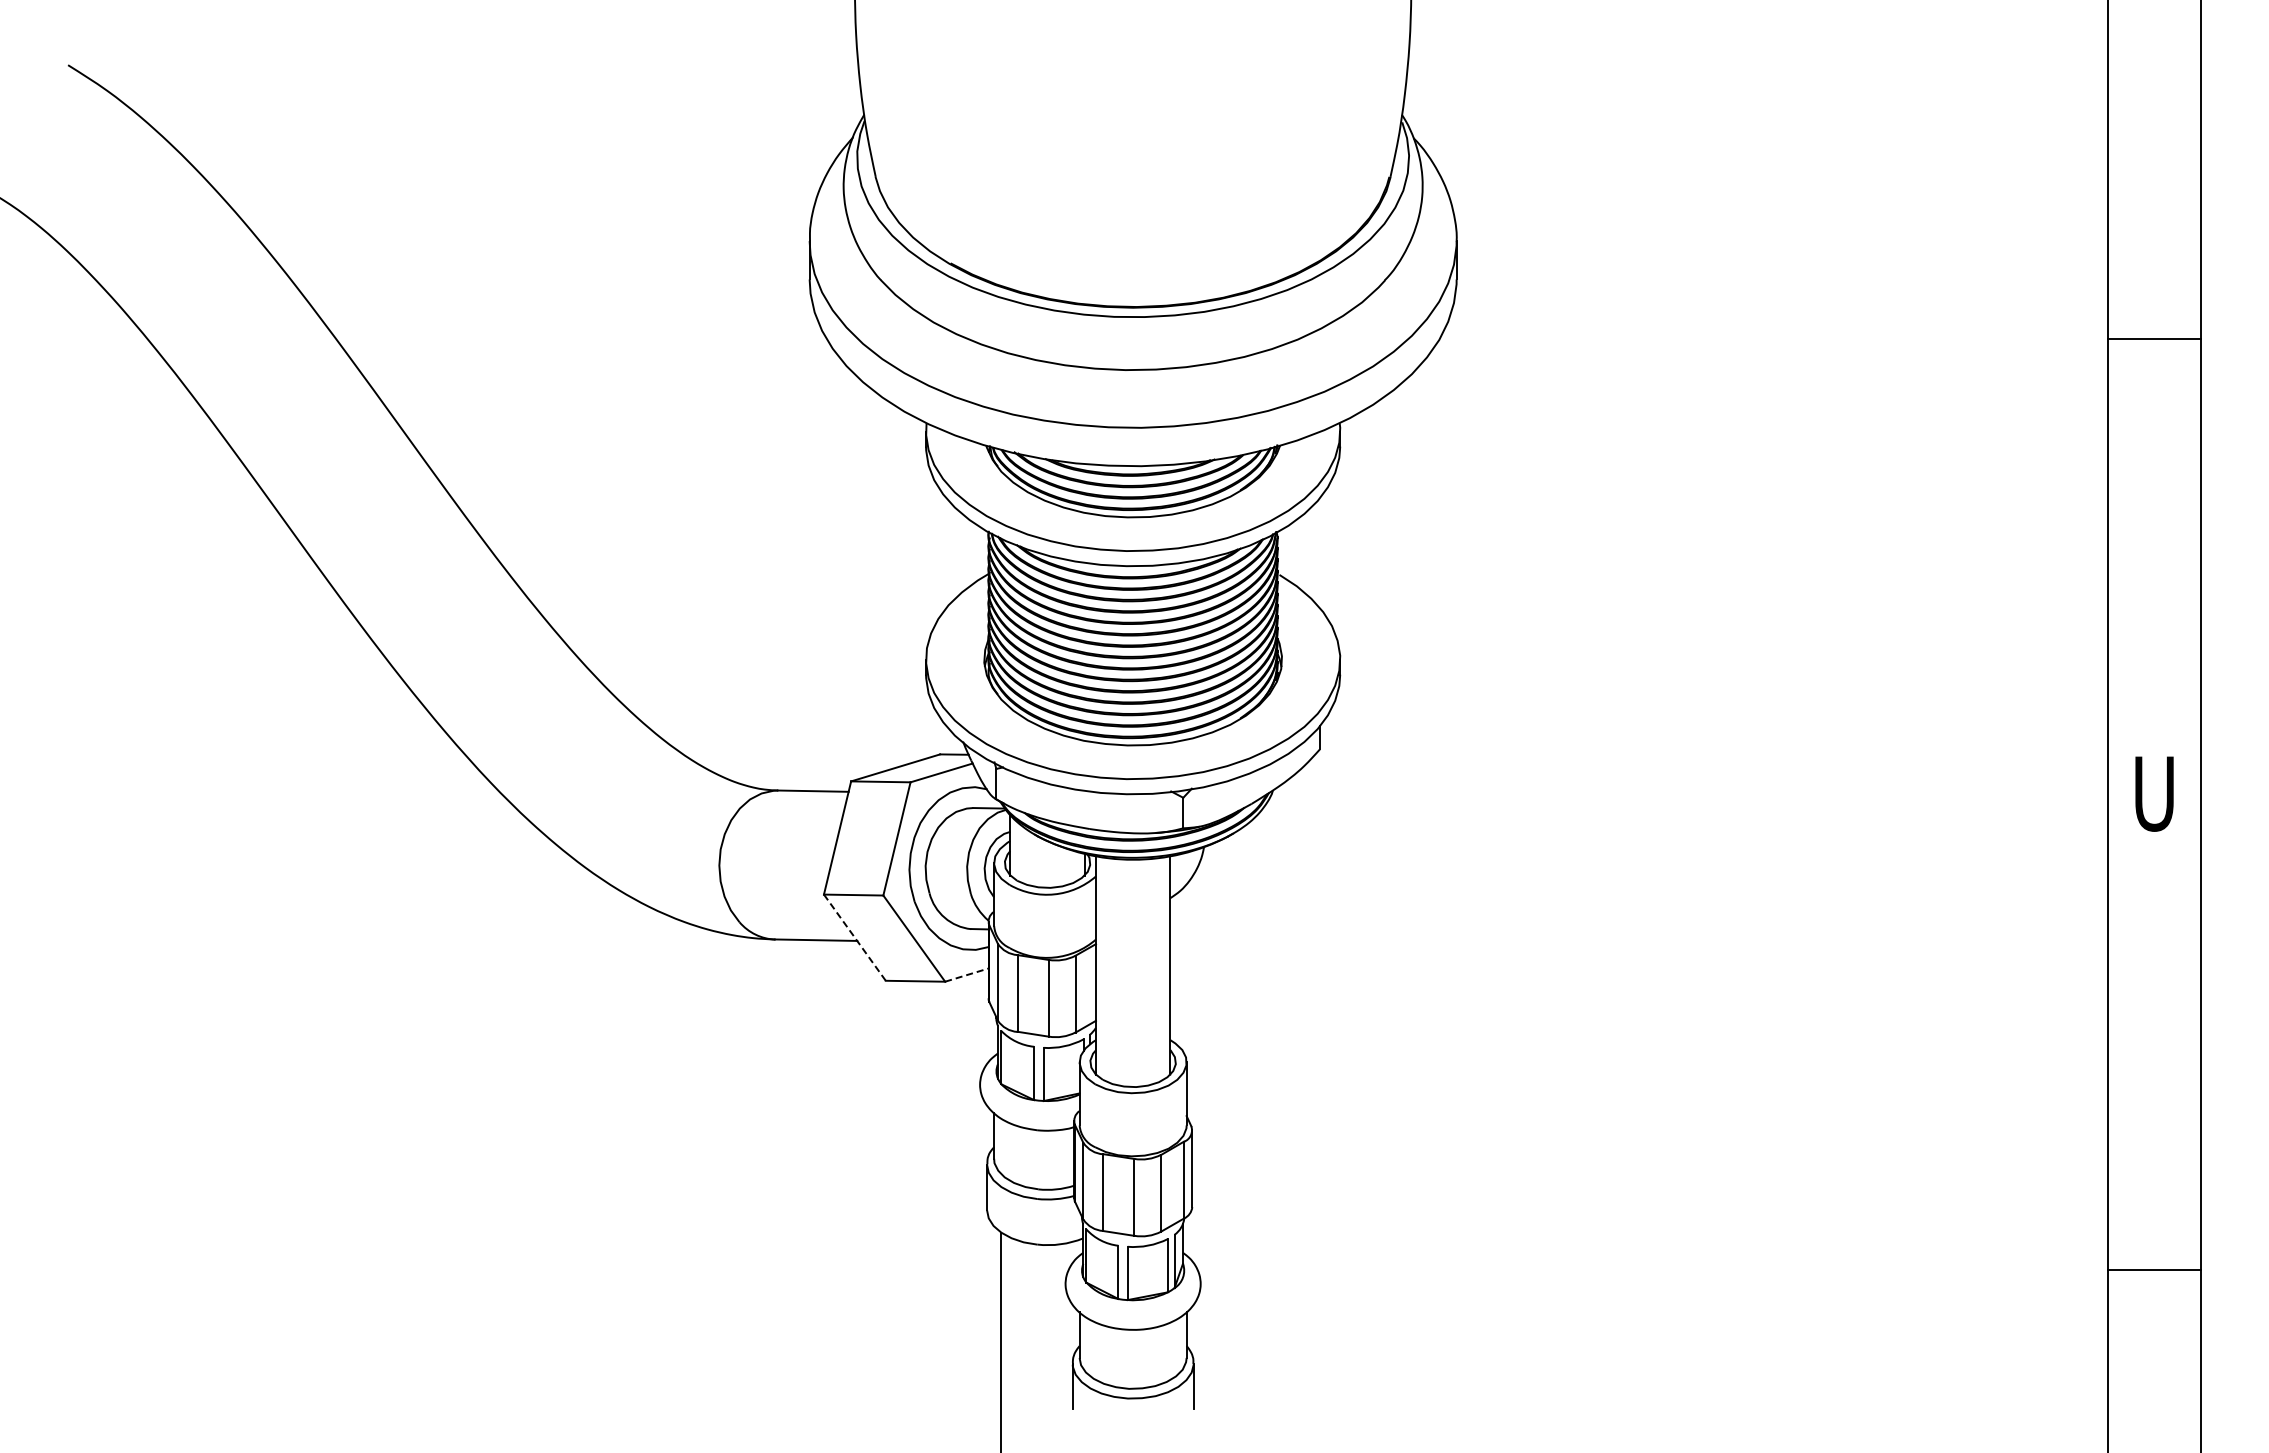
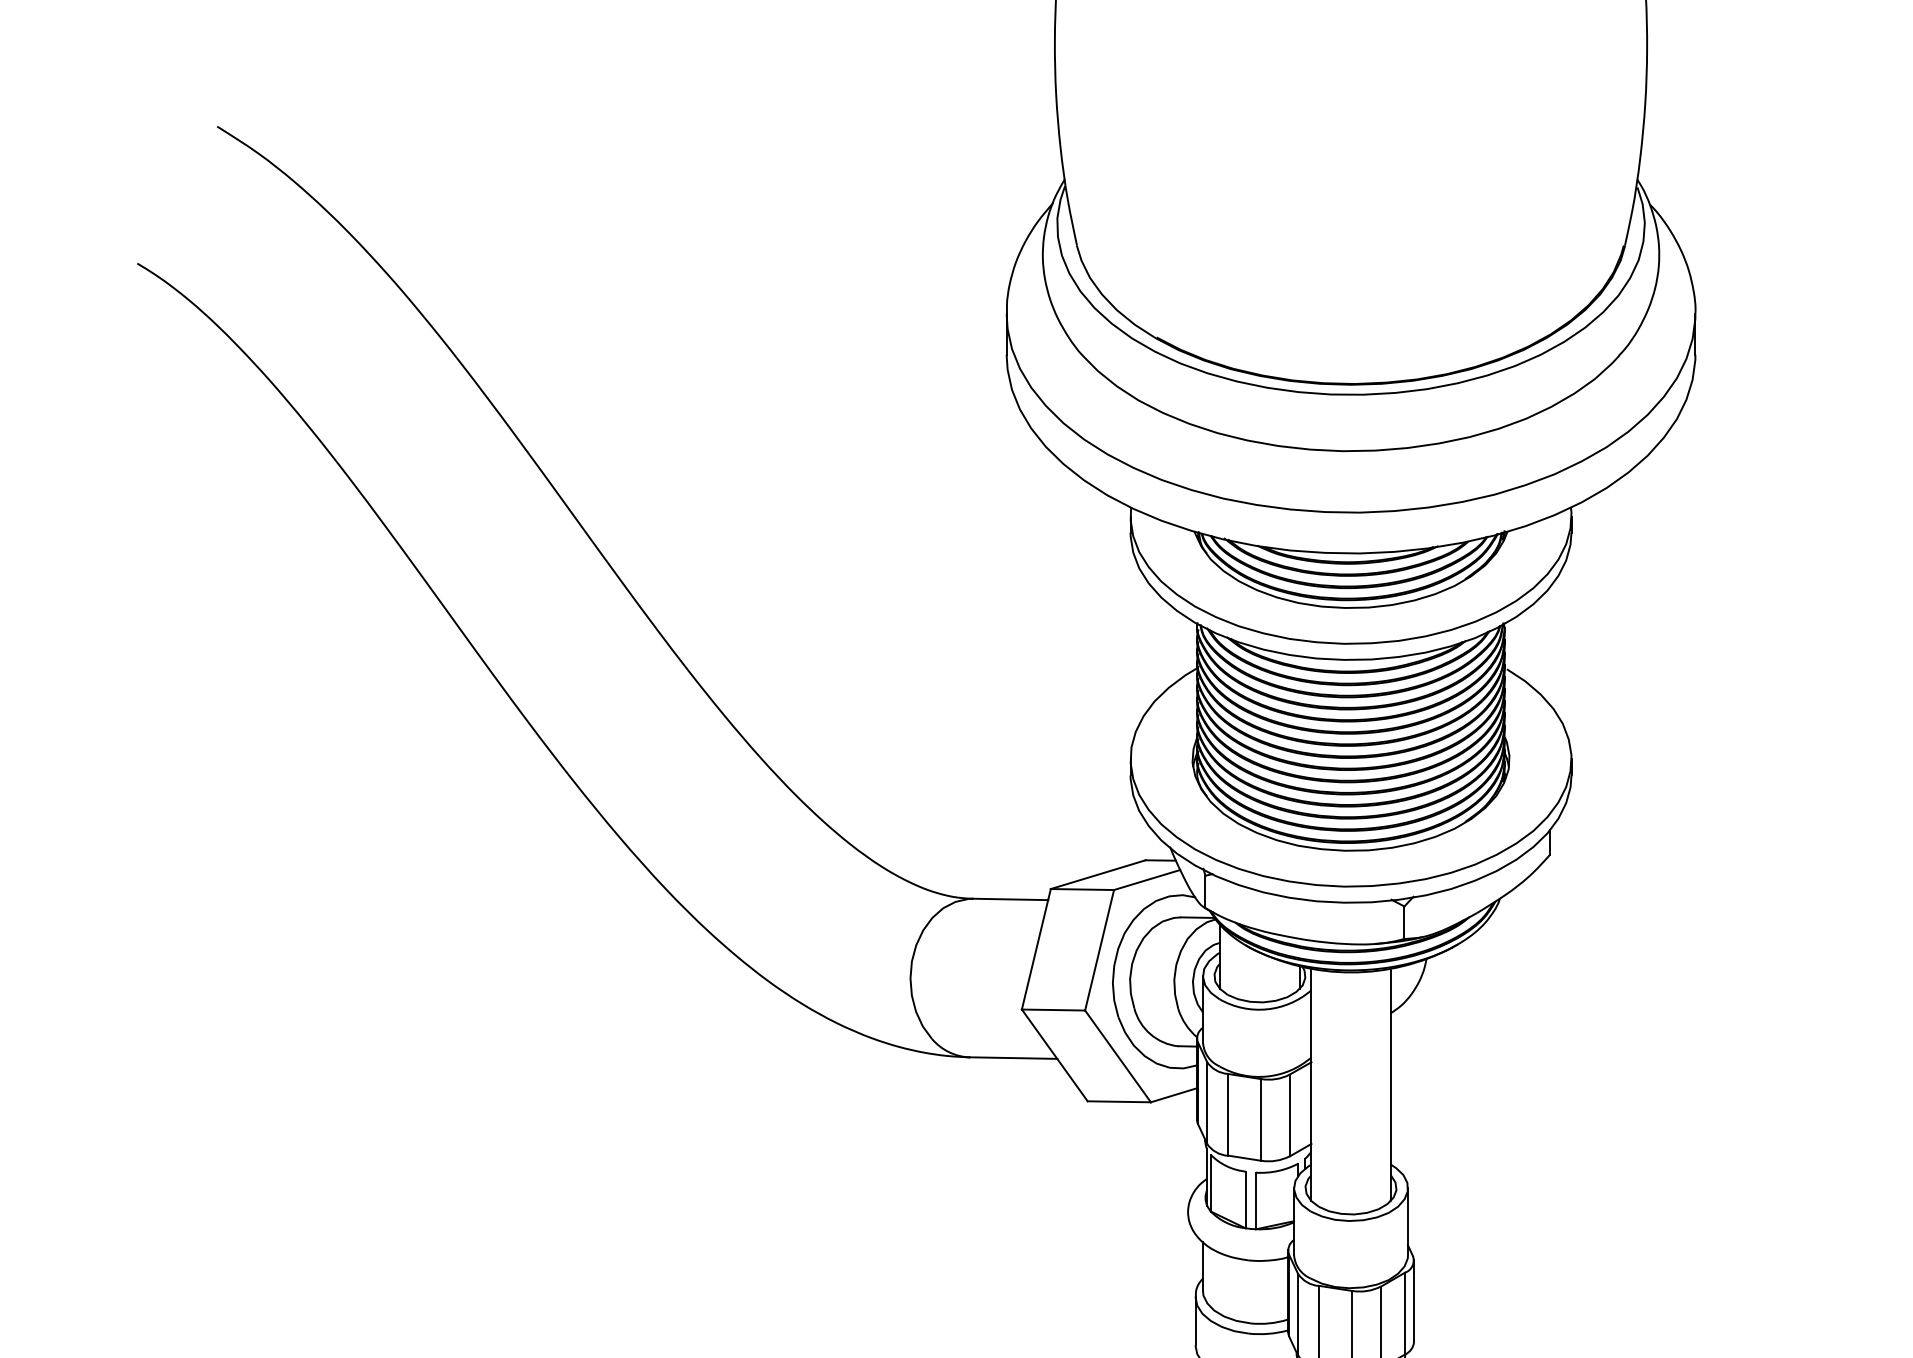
line: (855, 938) -> (1055, 1056), dashed -> solid
line: (966, 975) -> (1173, 1095), dashed -> solid

